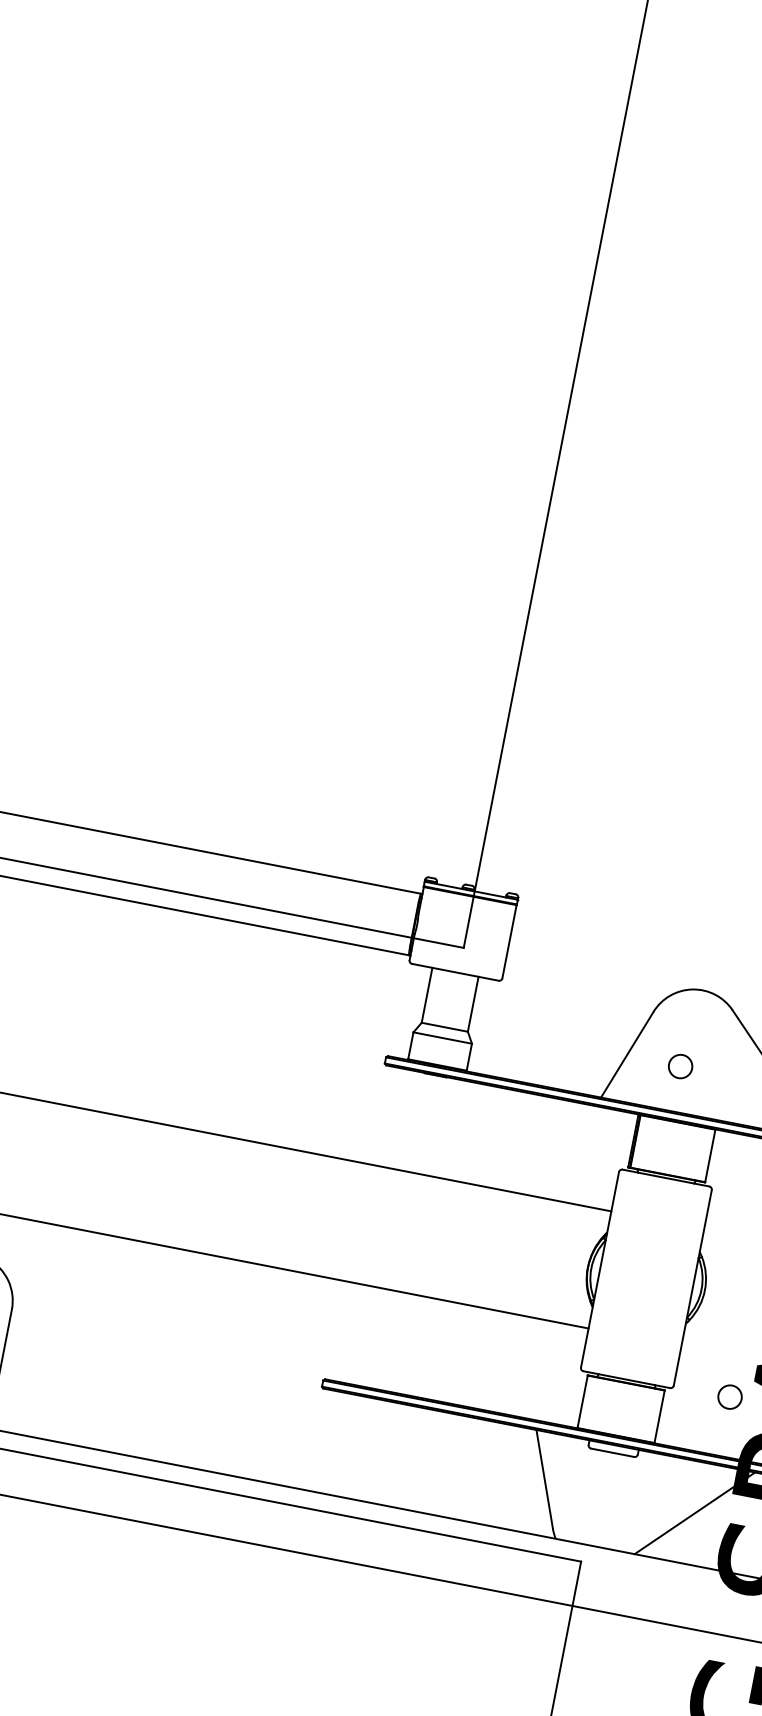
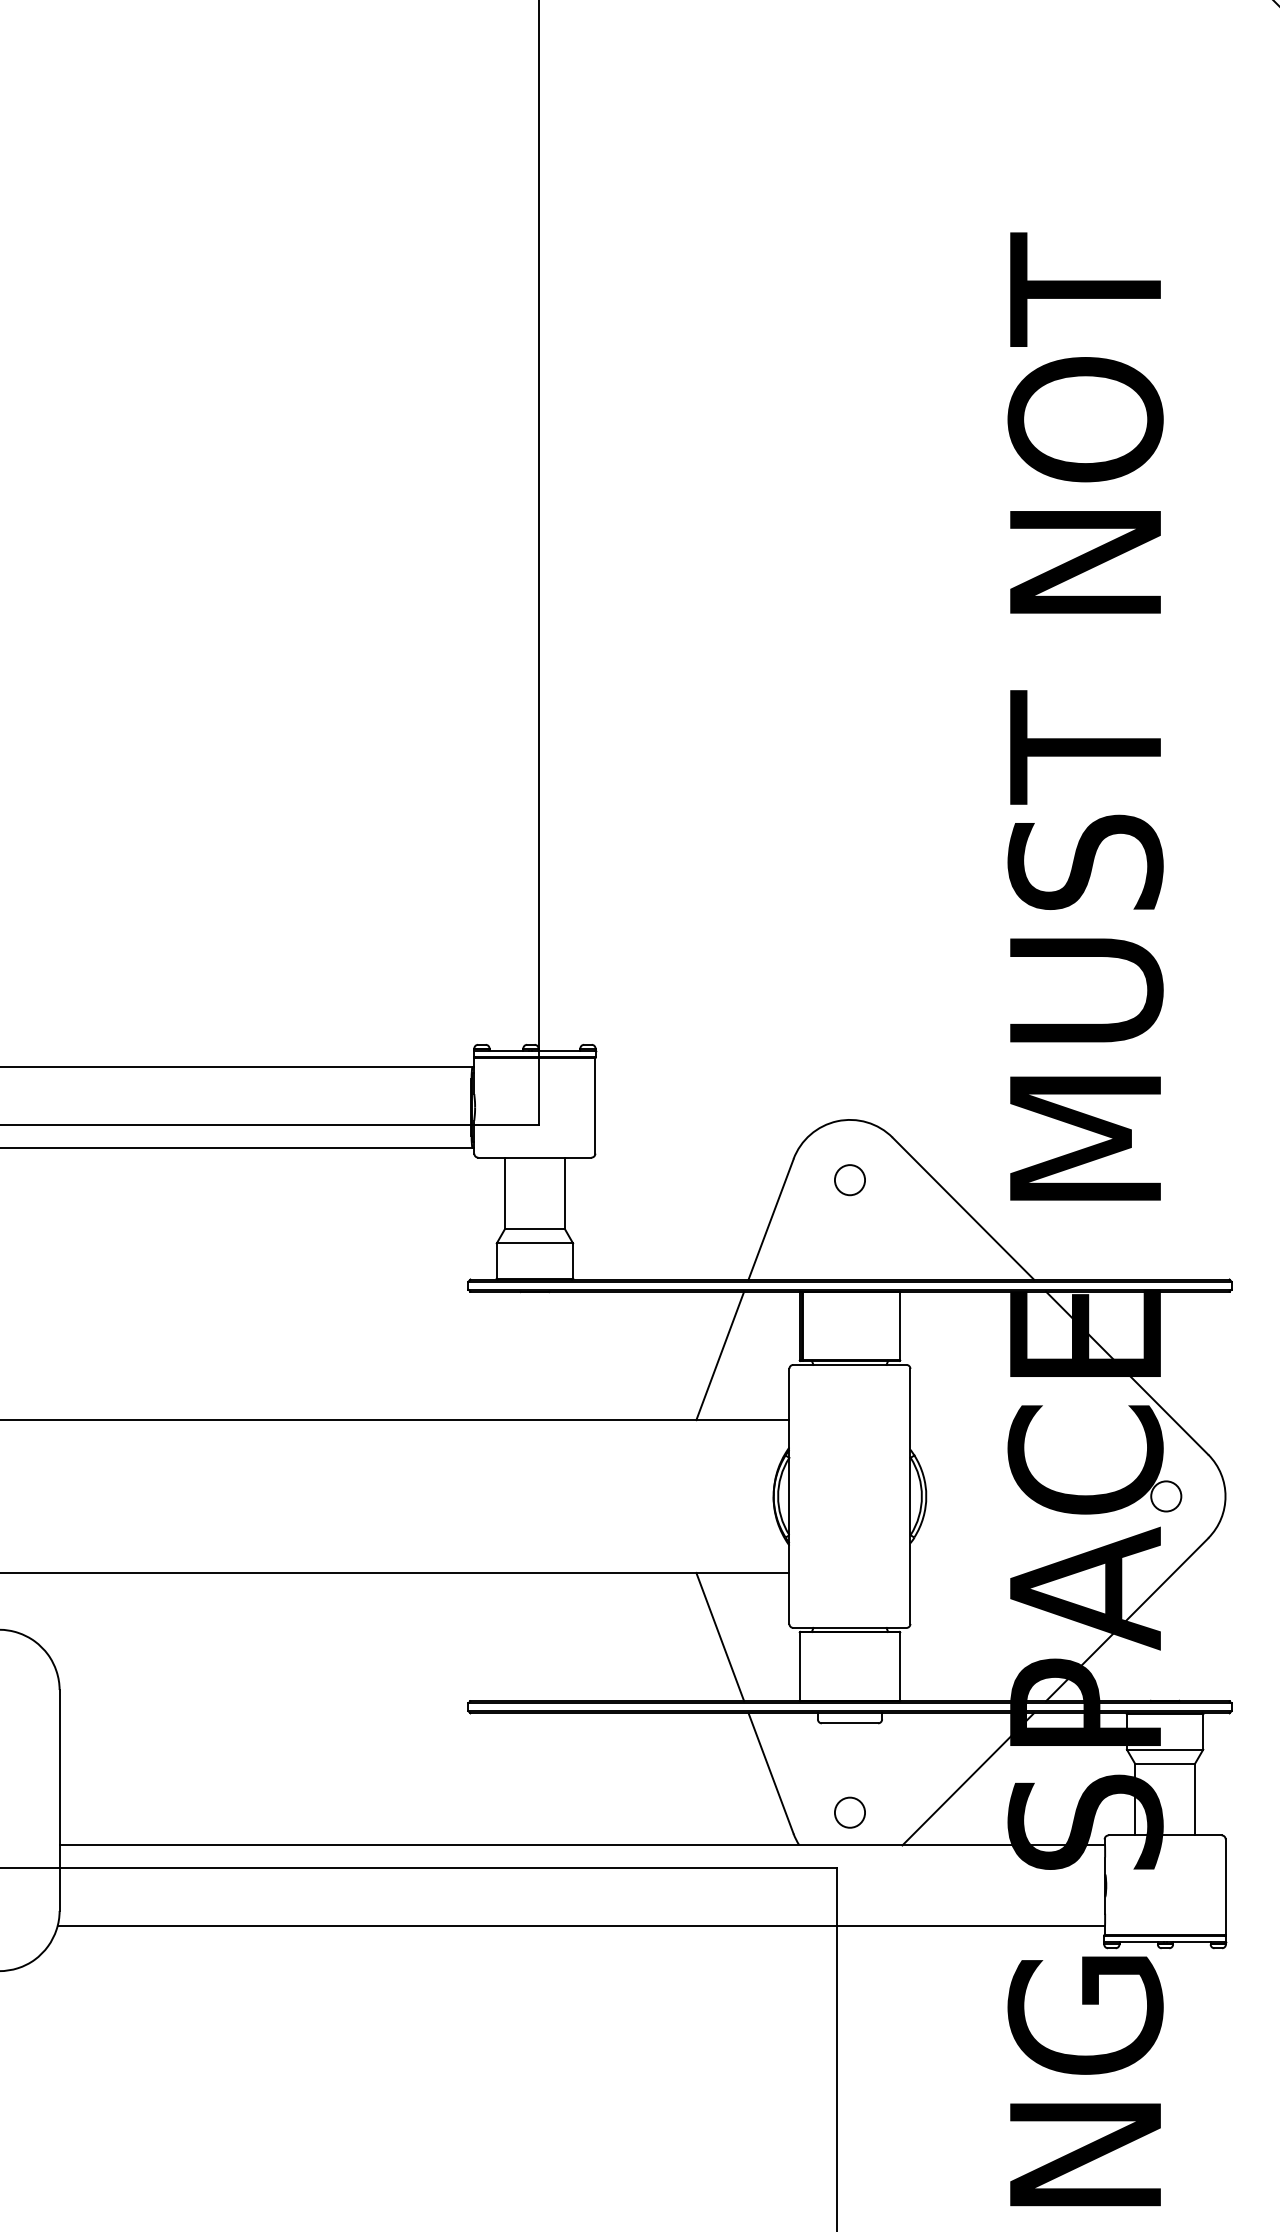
circle: (680, 1066) -> (849, 1180), moved
line: (568, 1151) -> (720, 1355), added
line: (526, 1366) -> (720, 1636), added
circle: (729, 1396) -> (849, 1812), moved

